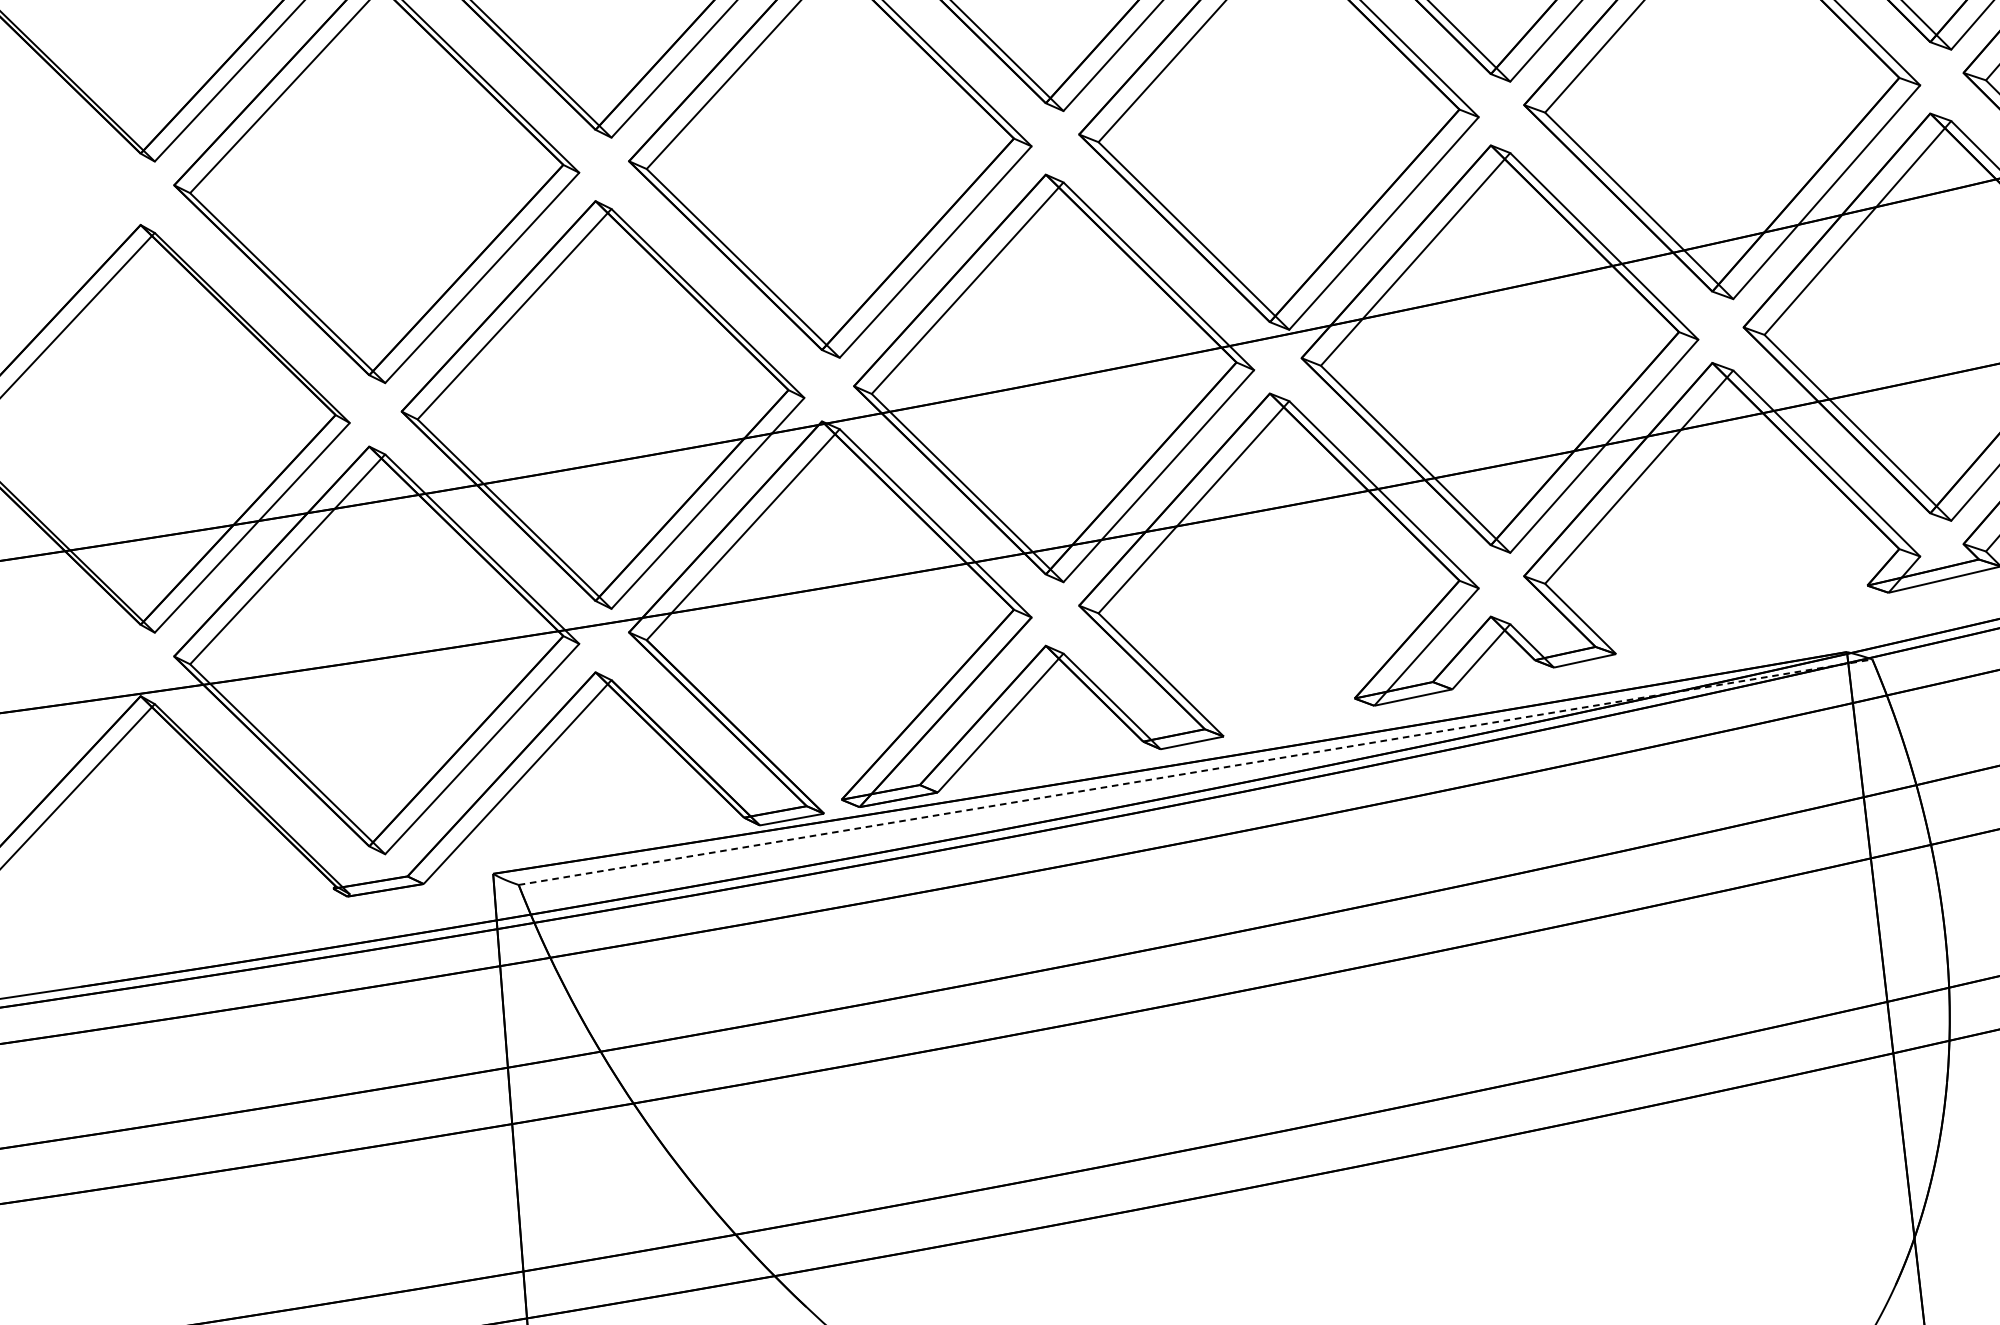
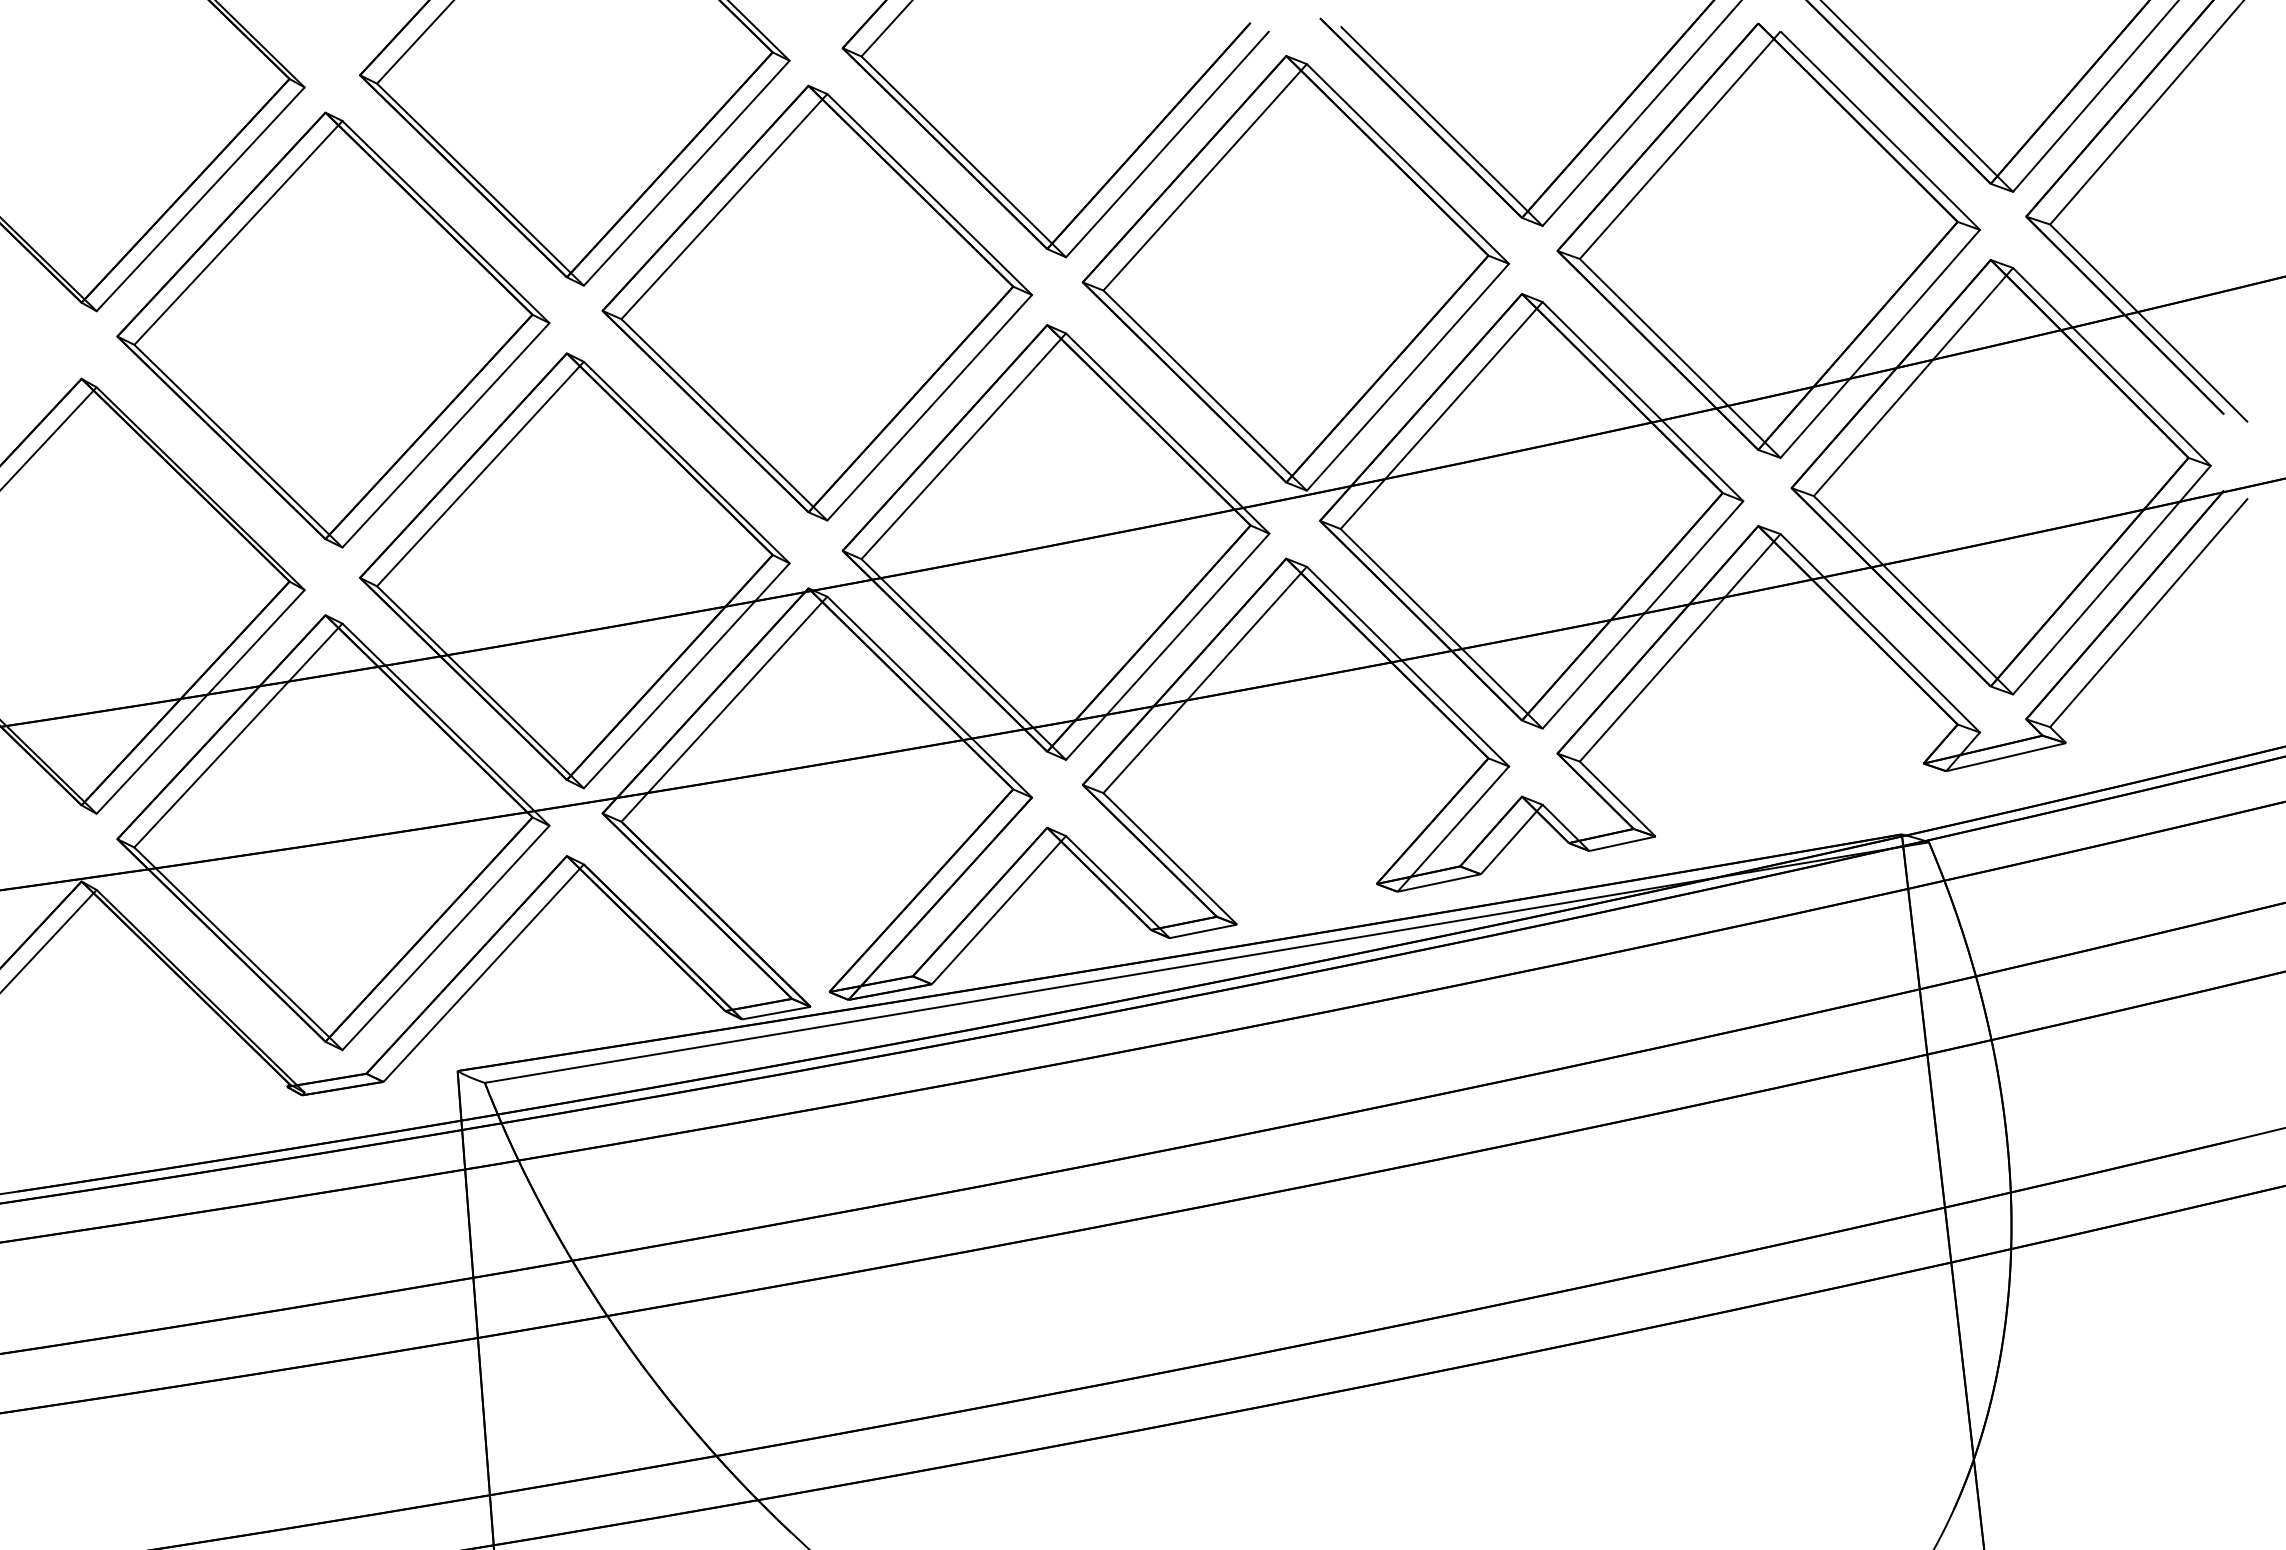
line: (1195, 772) -> (1206, 962), dashed -> solid

